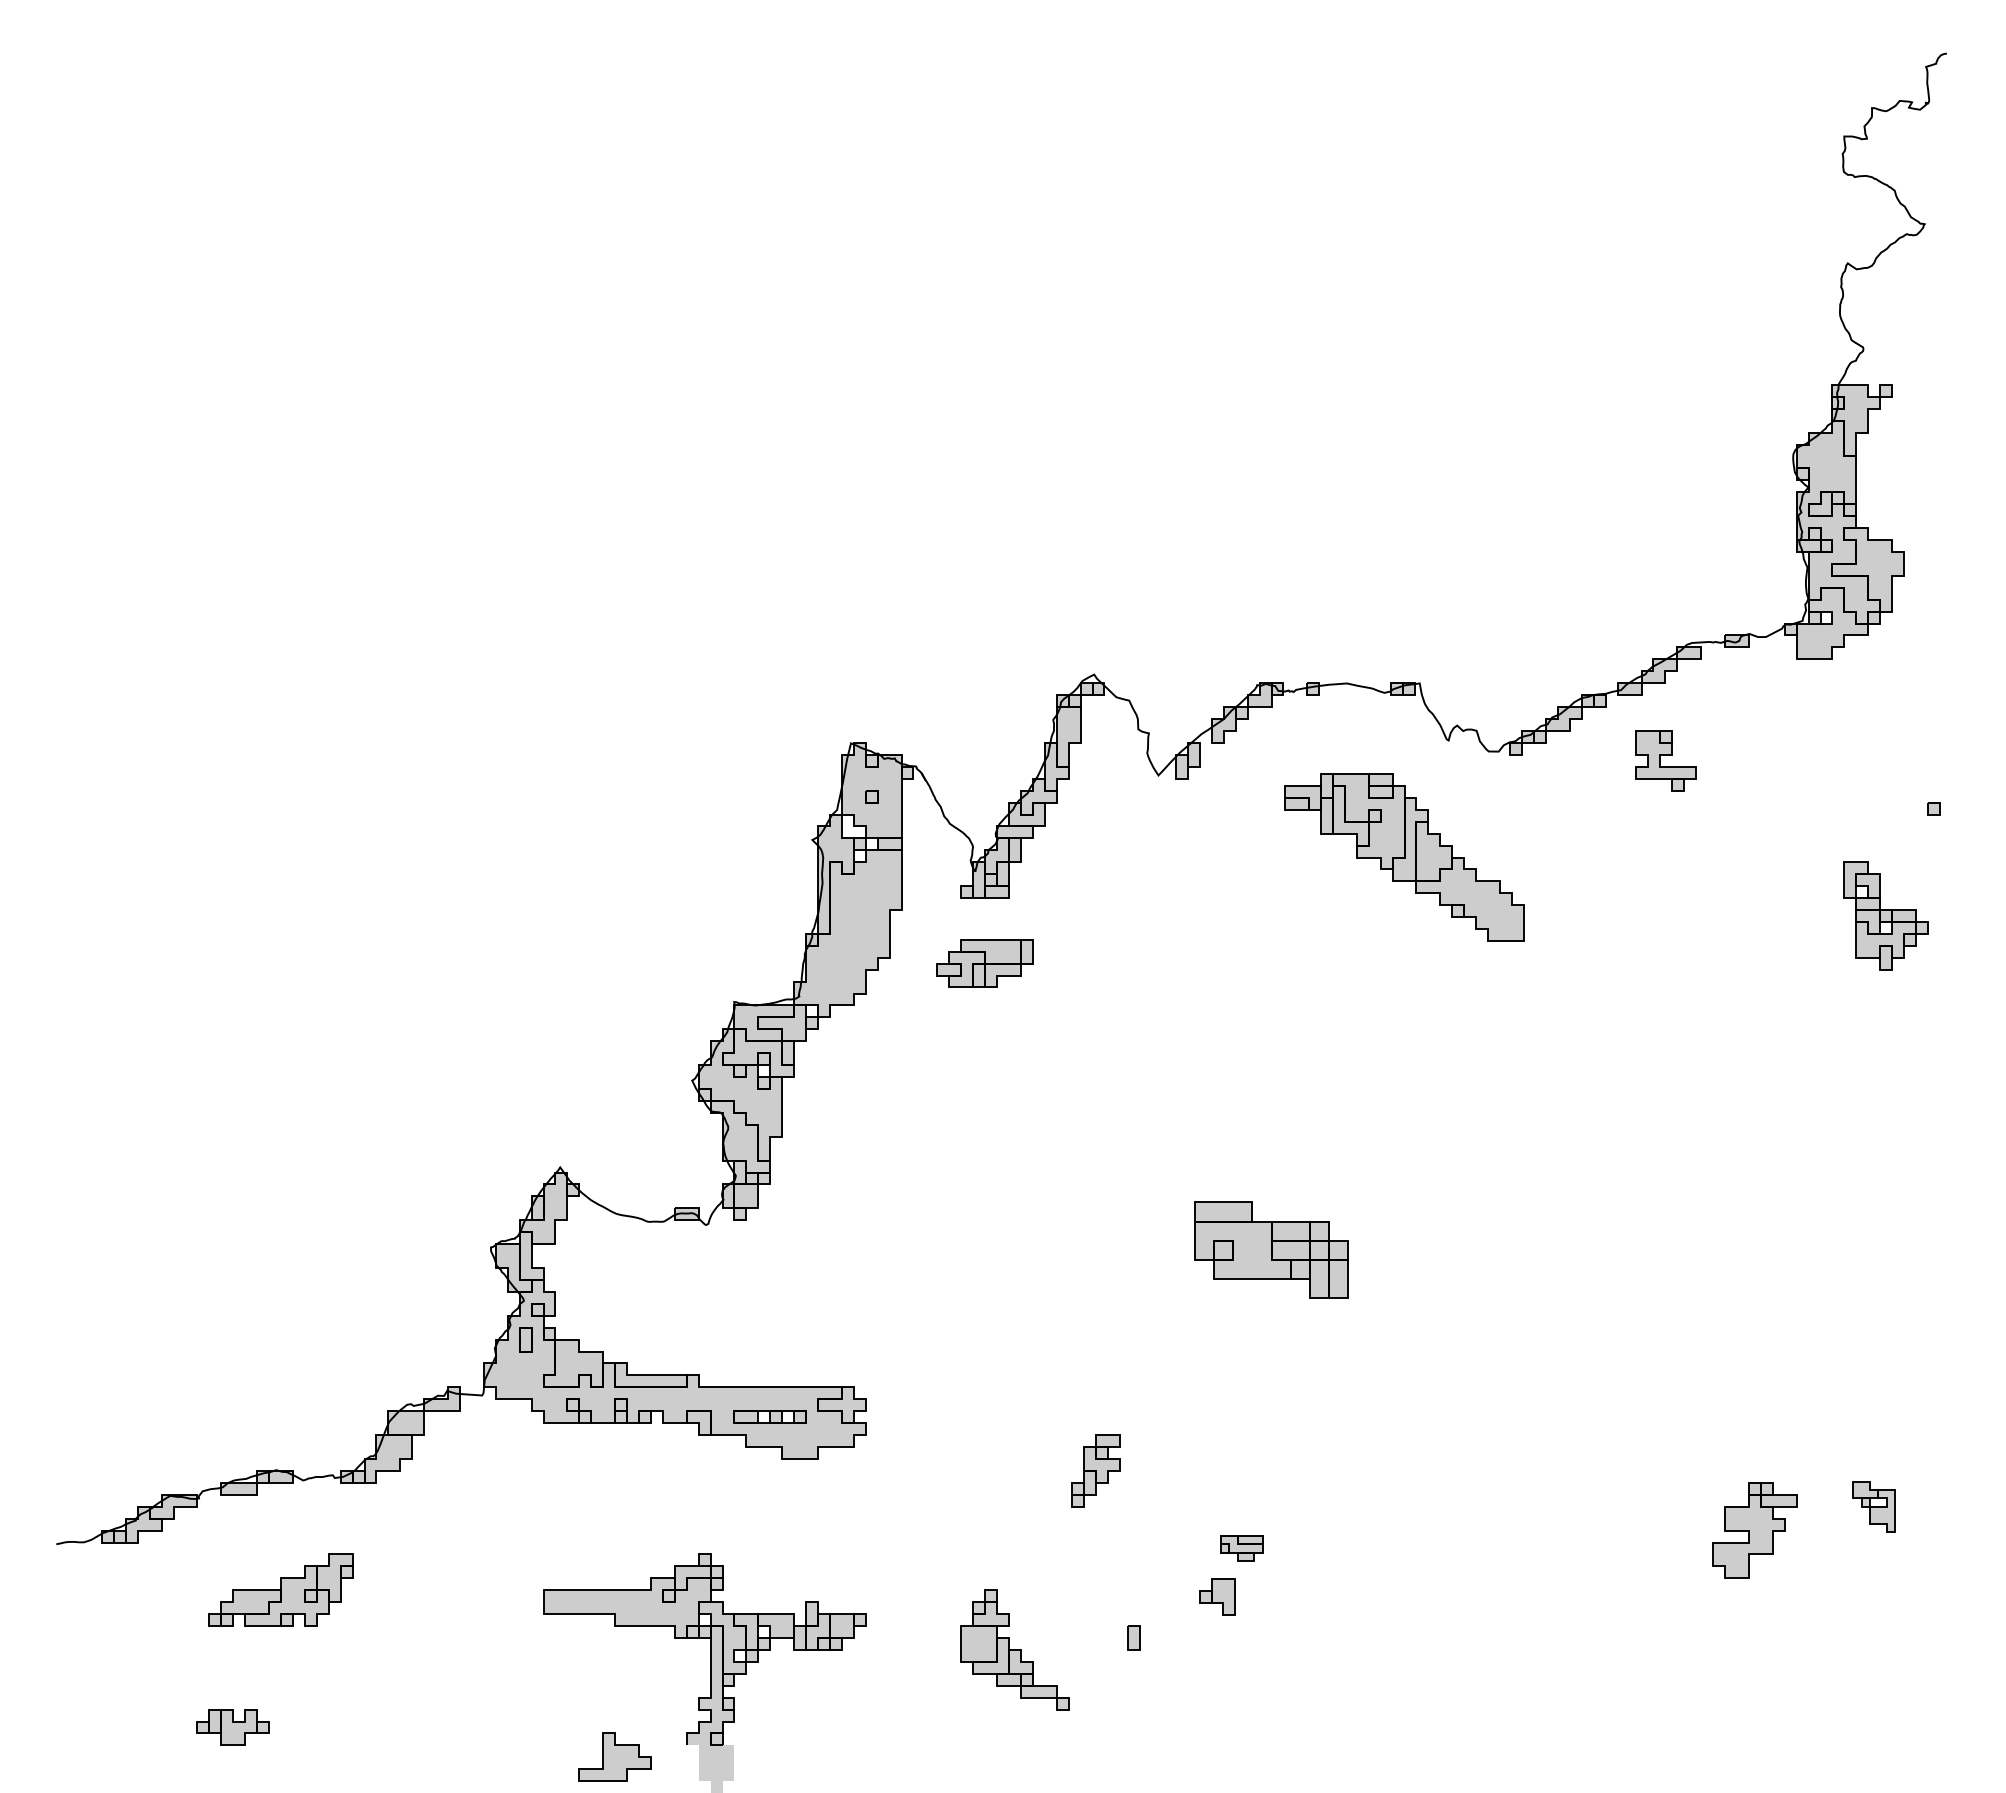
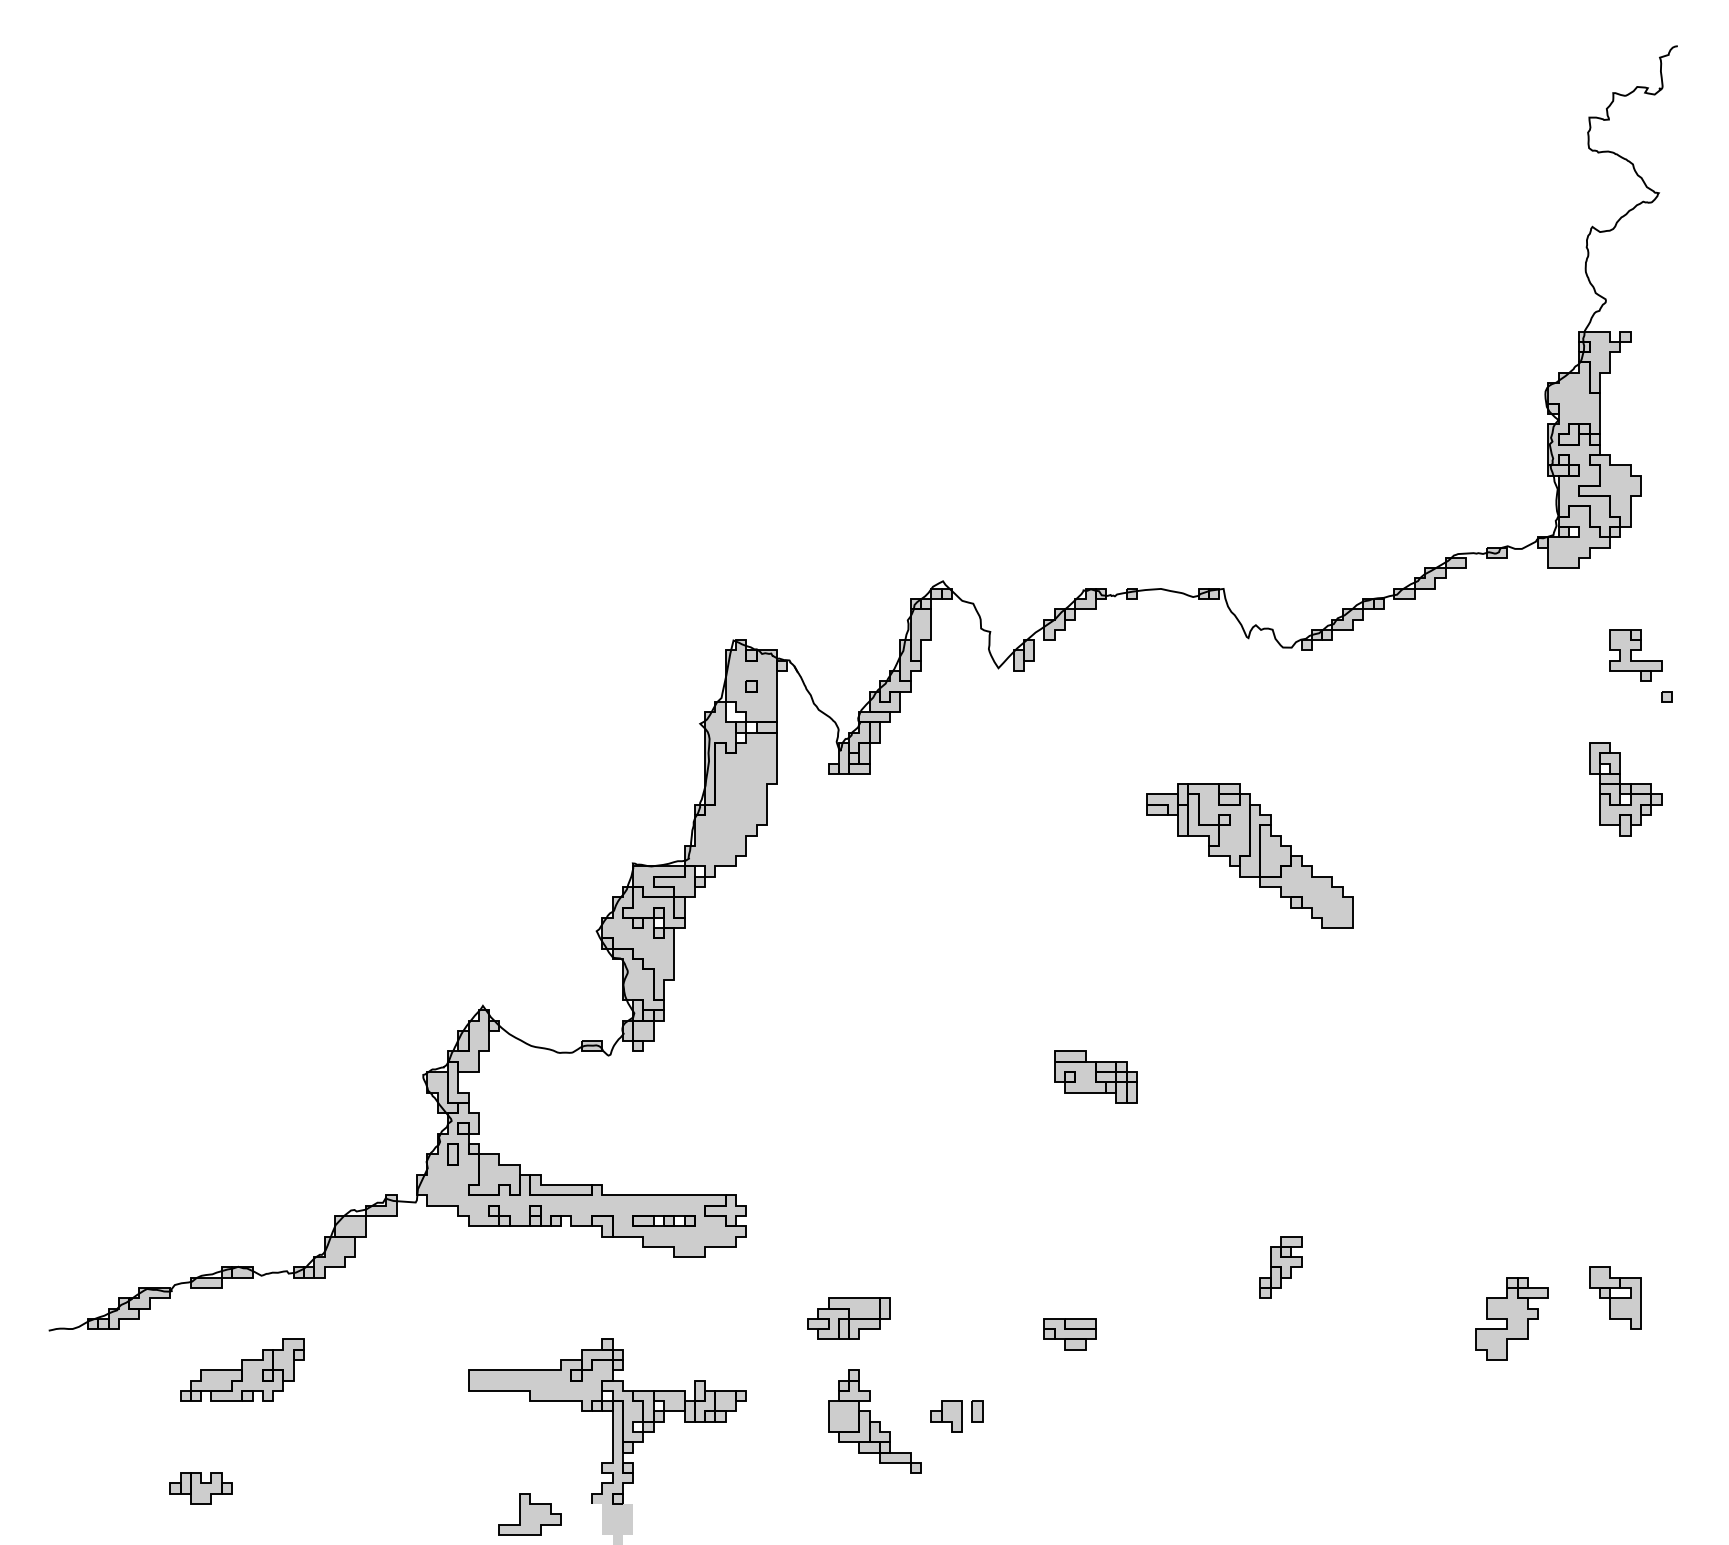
part: (1665, 760) -> (1635, 655), moved
part: (1404, 857) -> (1250, 856), moved
part: (984, 963) -> (848, 1318), moved
part: (1271, 1249) -> (1095, 1076), size x0.62
part: (1095, 1470) -> (1280, 1267), moved
part: (1873, 1506) -> (1614, 1298), size x1.43
part: (1241, 1548) -> (1070, 1334), size x1.43
part: (1217, 1596) -> (946, 1416), moved

